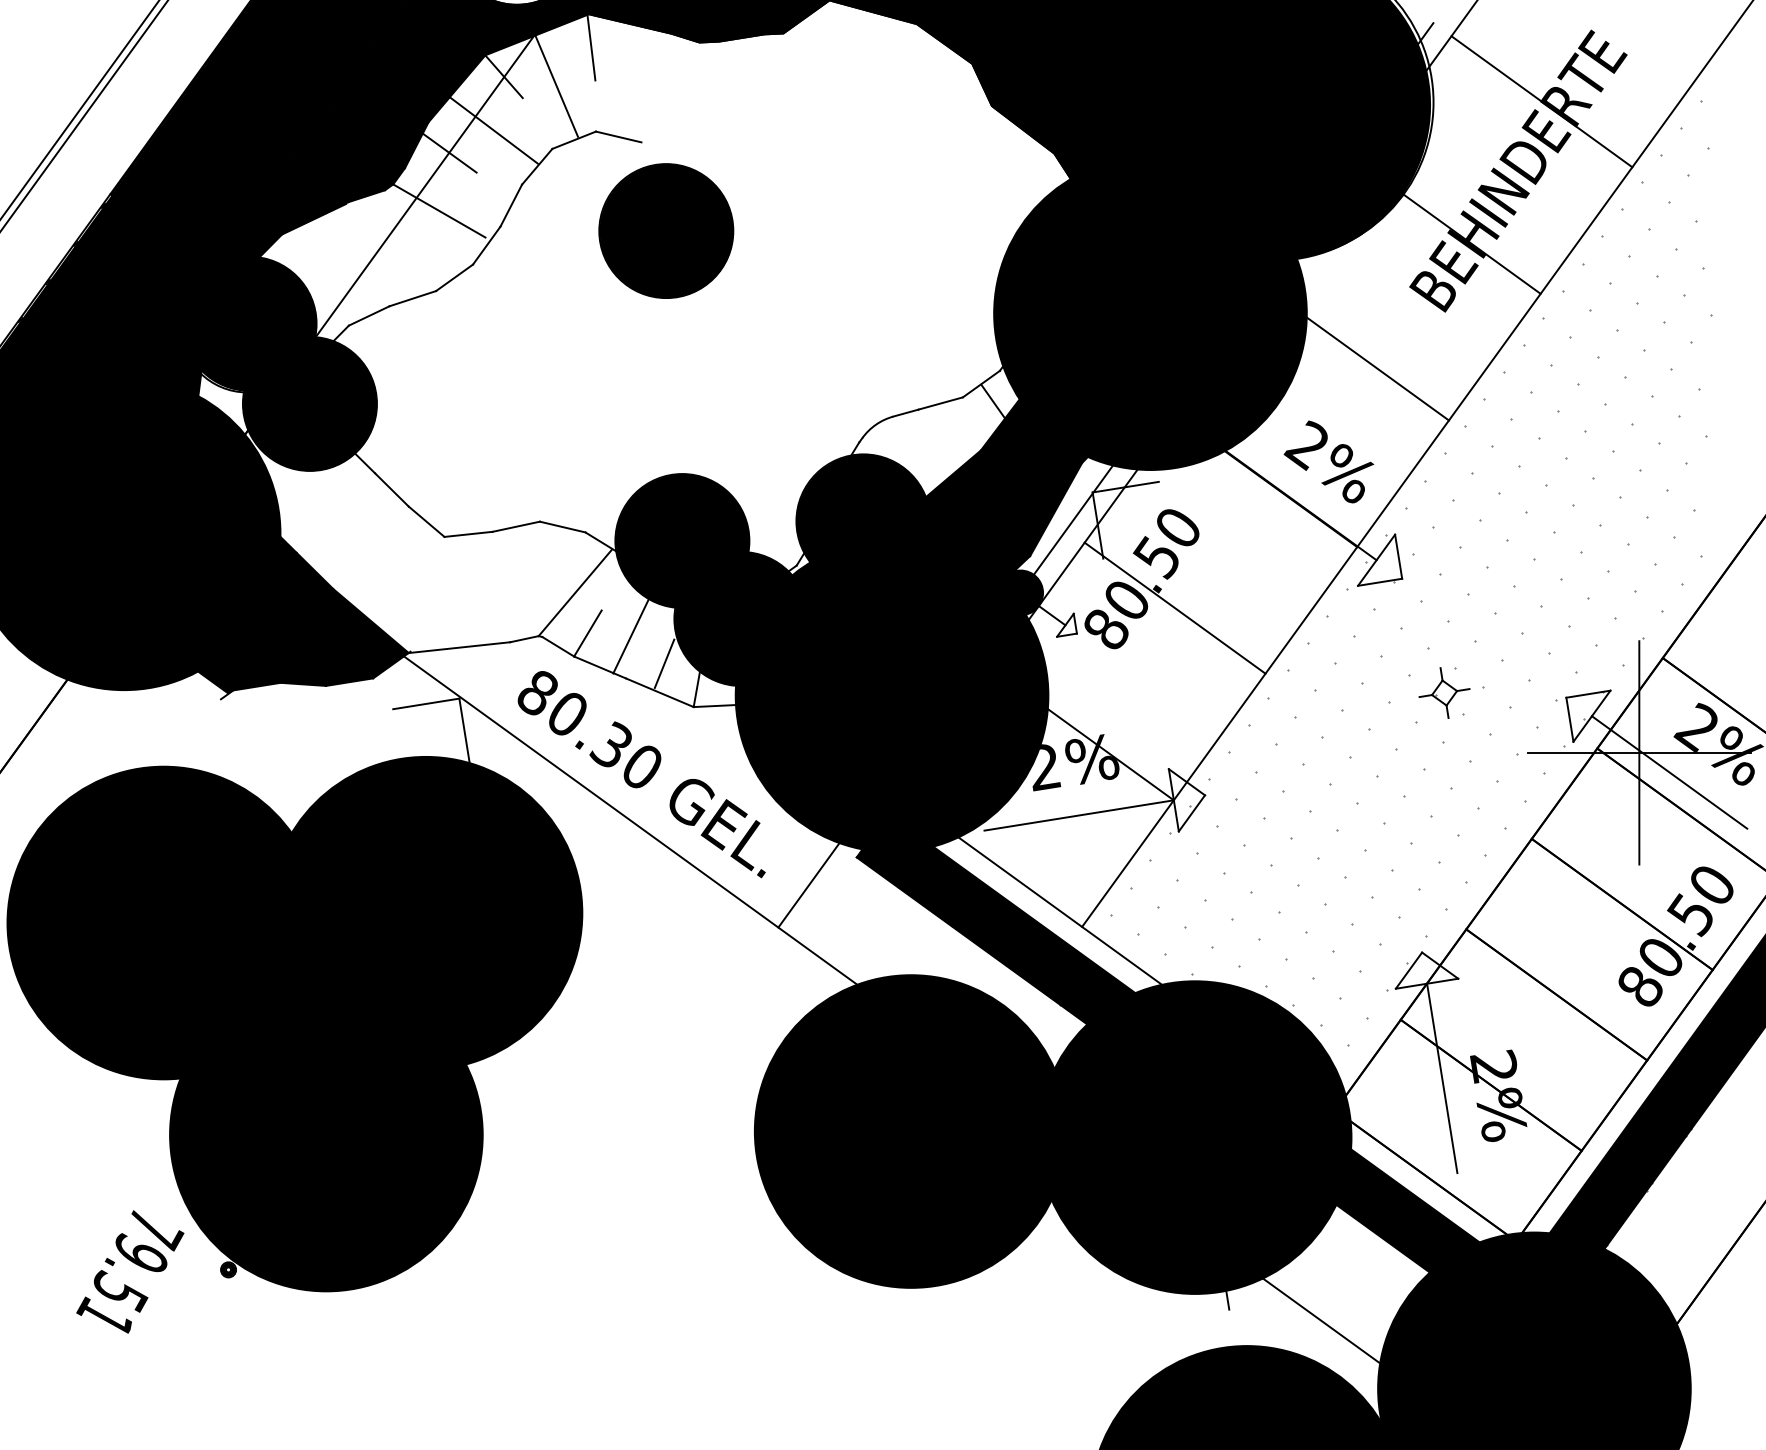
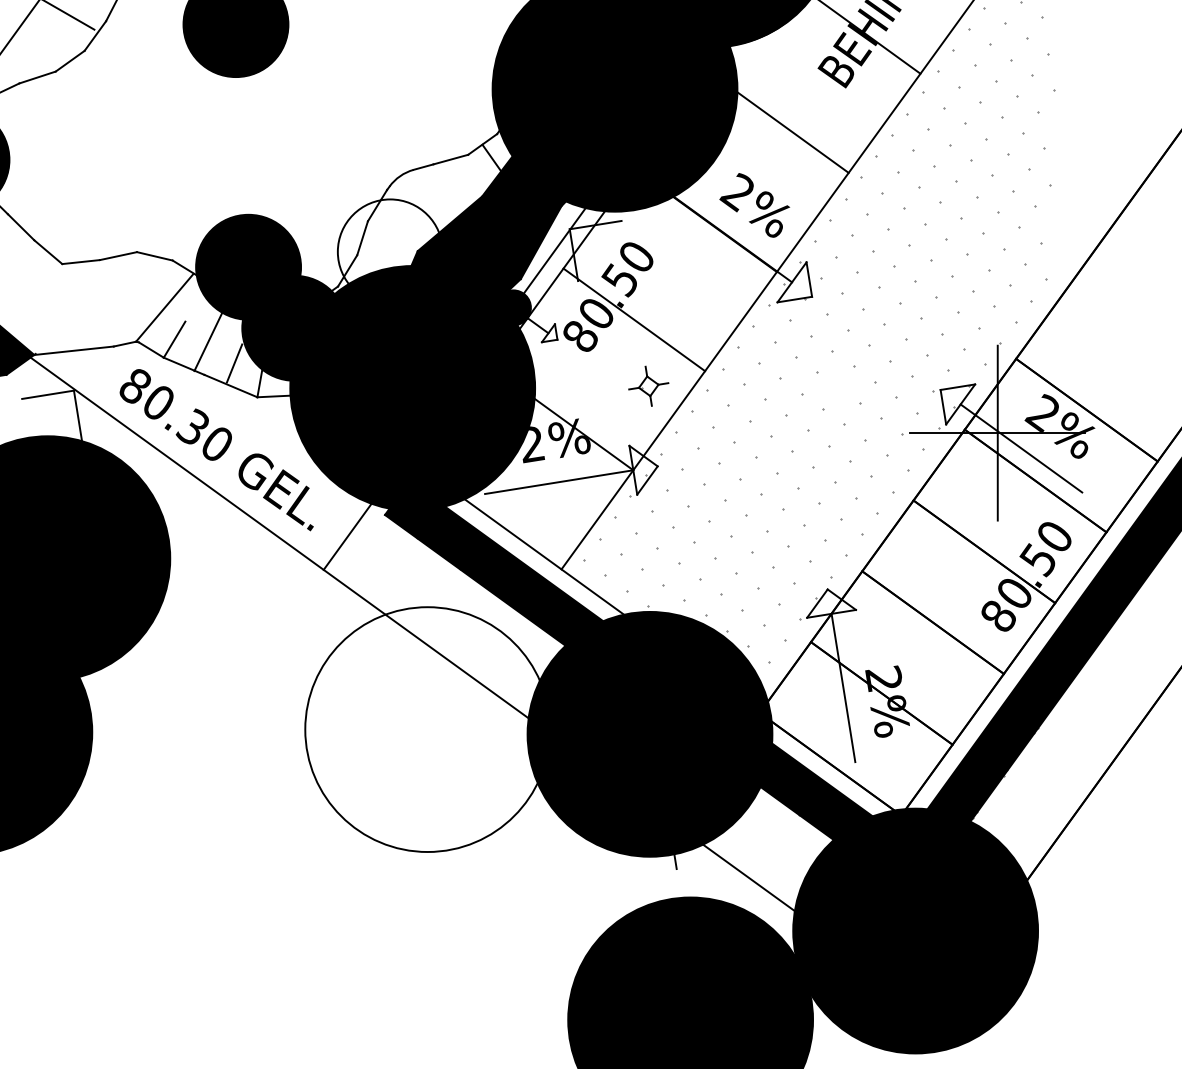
fill: (863, 521) -> (390, 251), removed
part: (1444, 692) -> (648, 385), moved
fill: (910, 1131) -> (427, 729), removed

